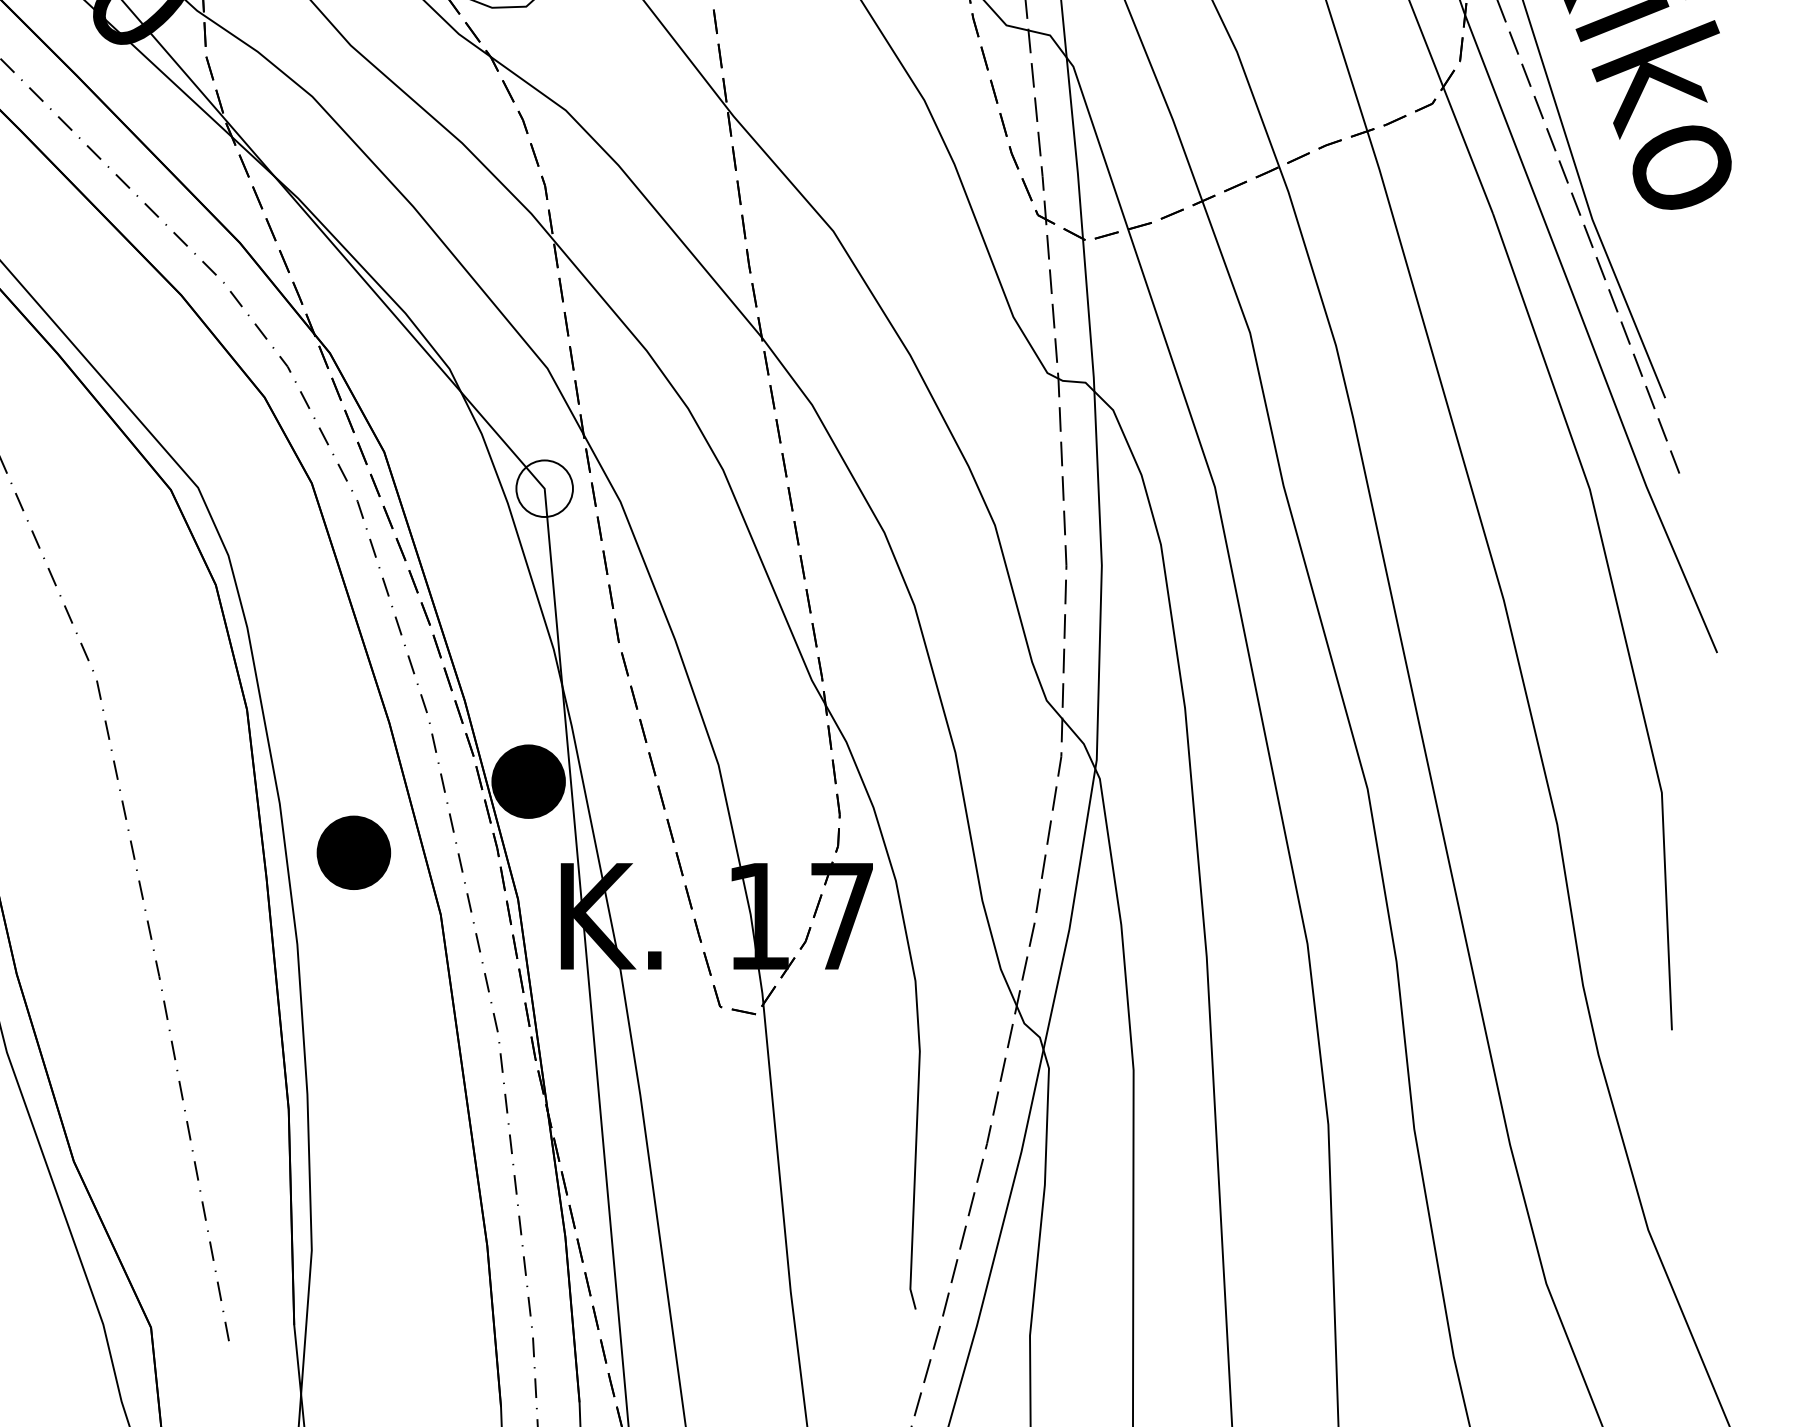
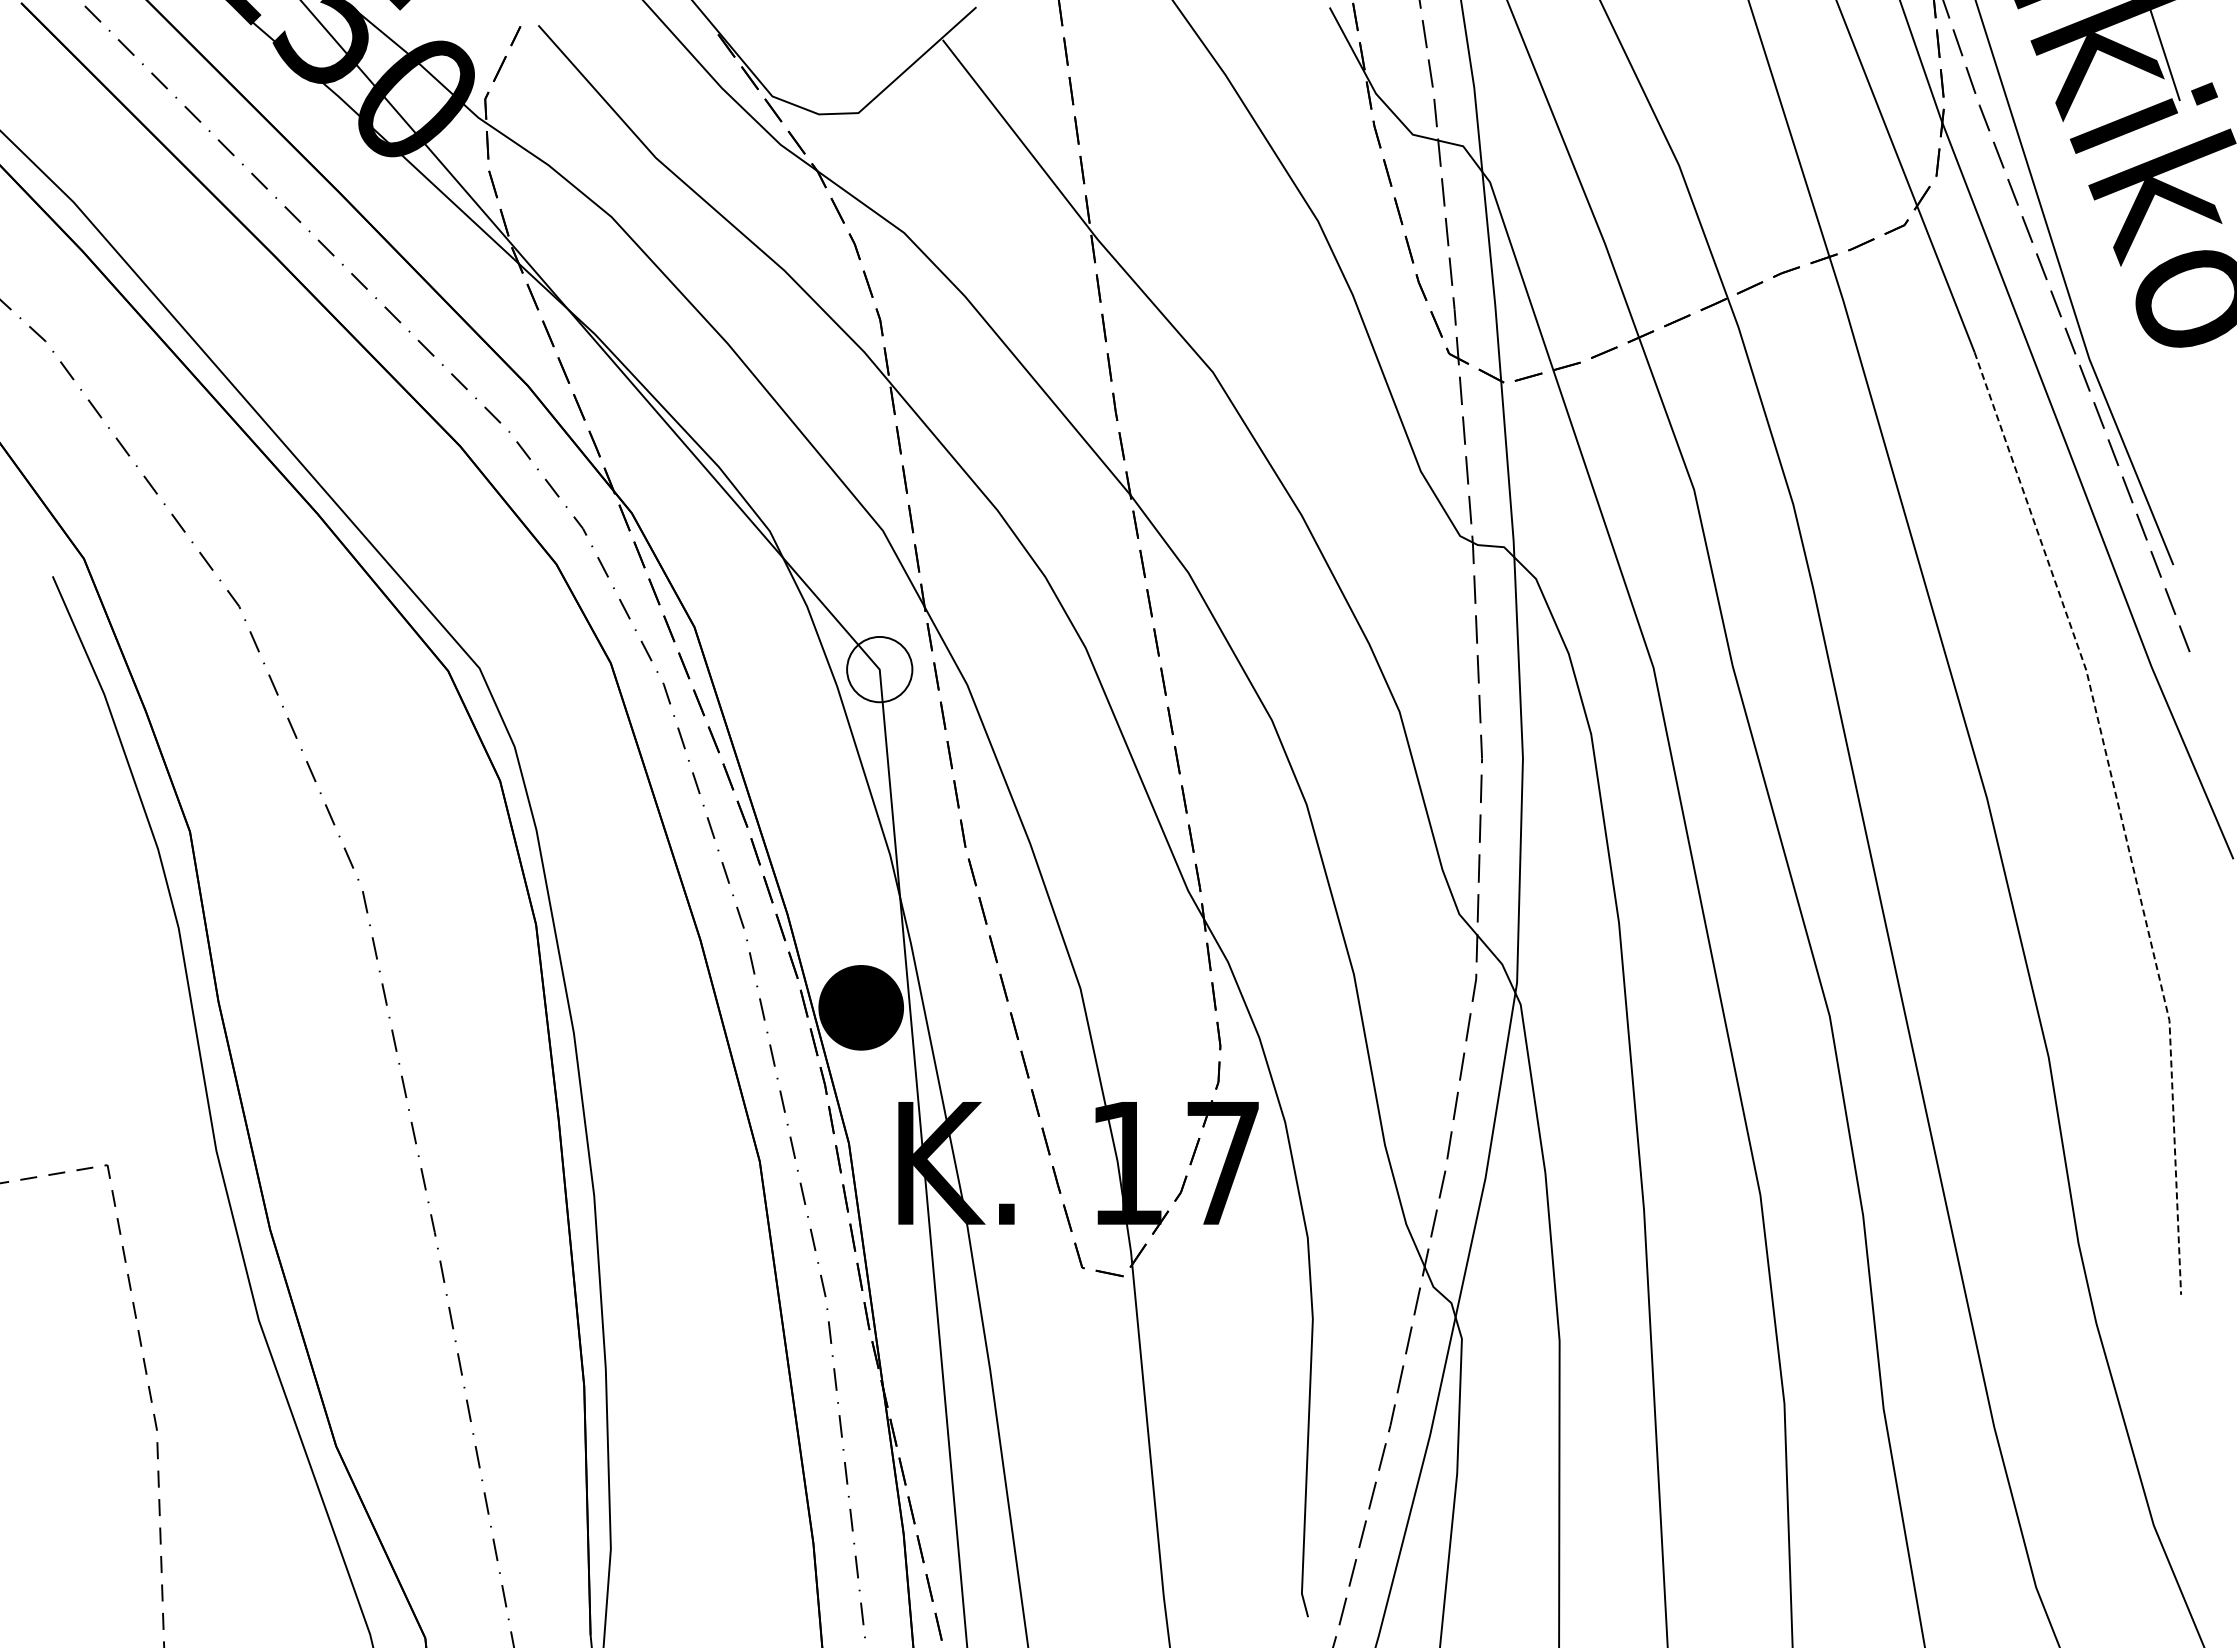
line: (1619, 615) -> (2120, 815), solid -> dashed
part: (353, 852) -> (659, 1089), removed

